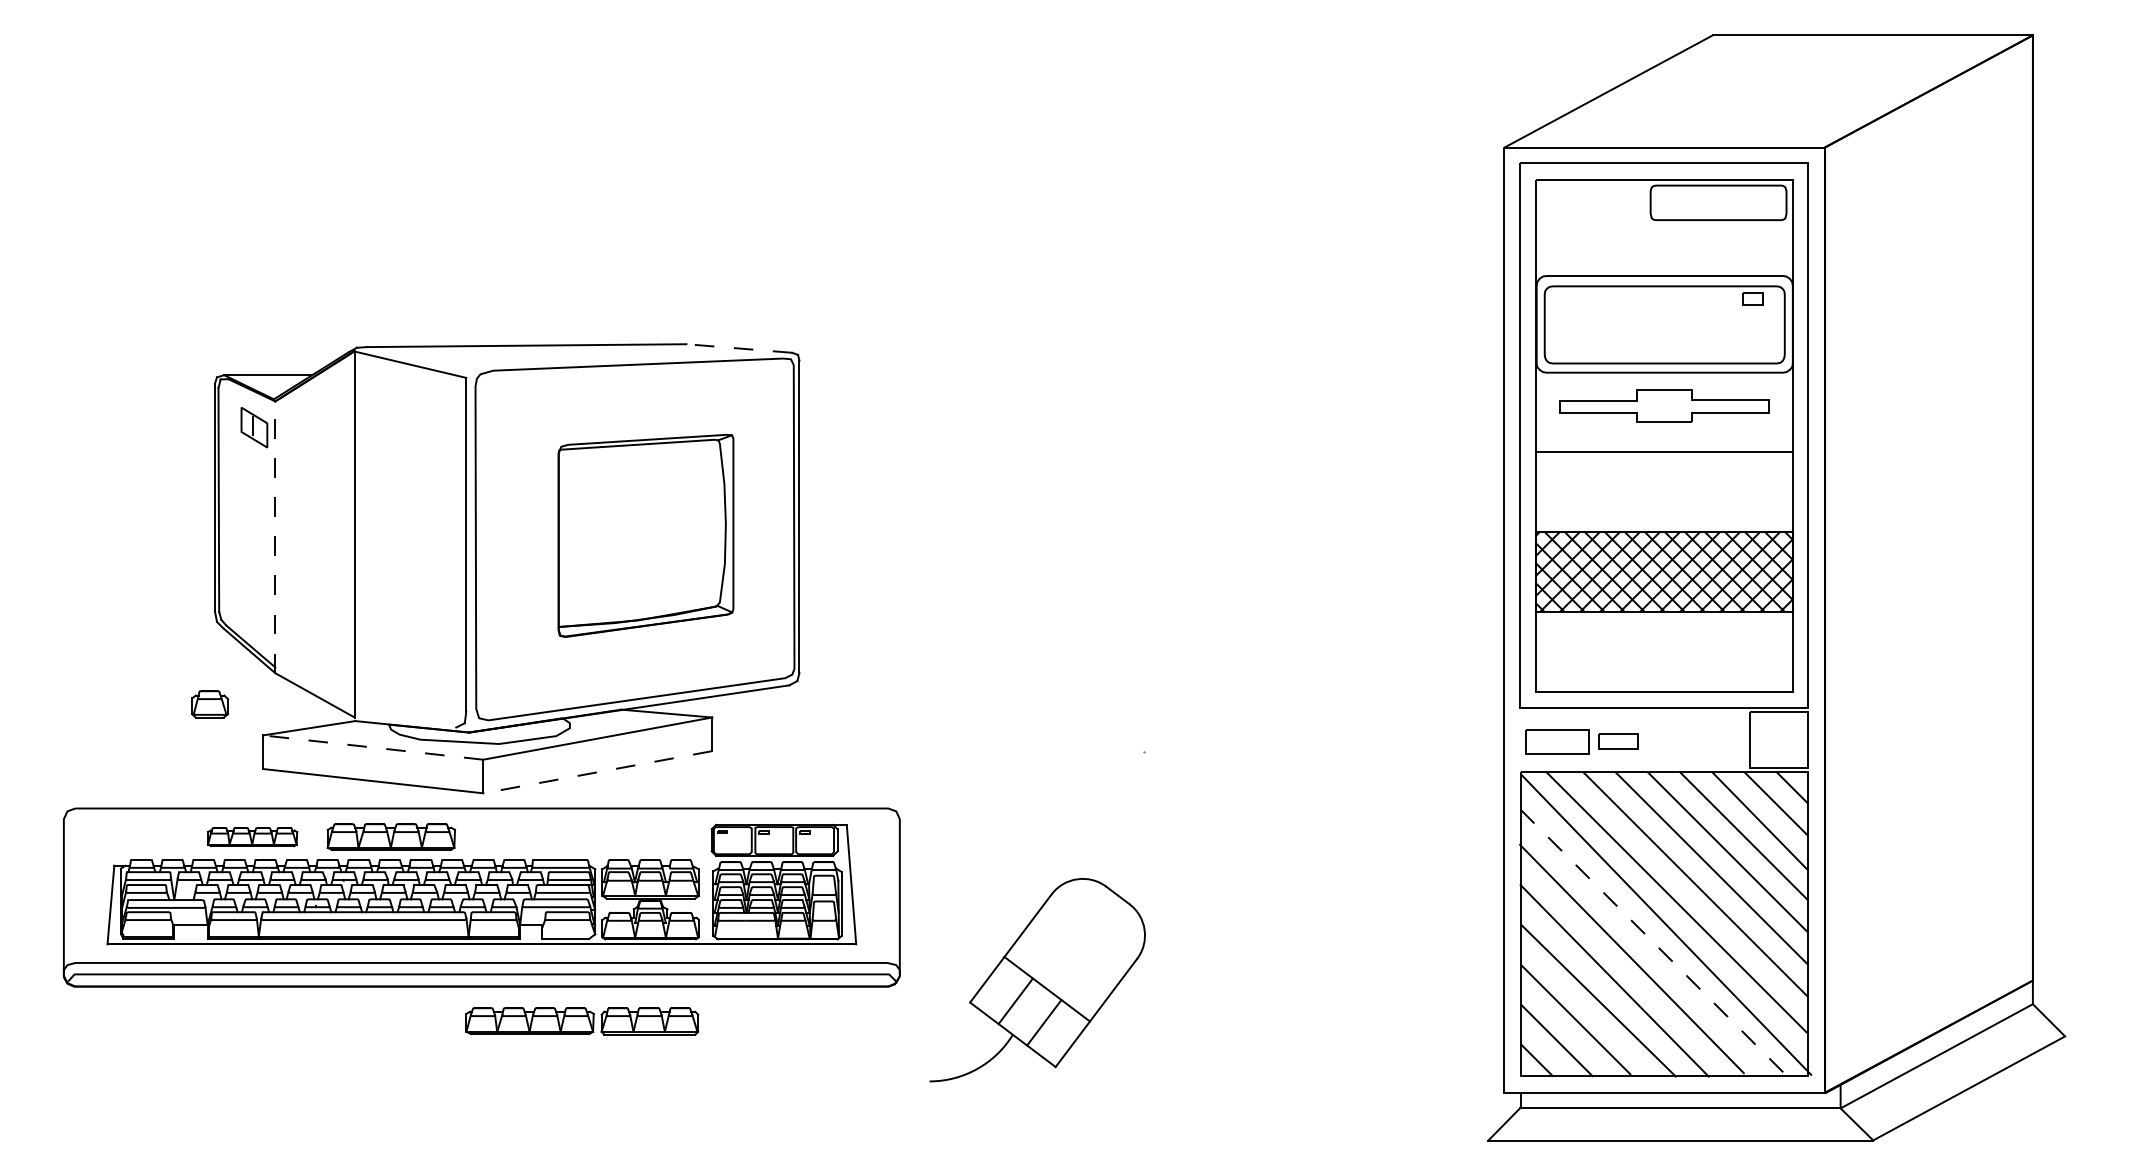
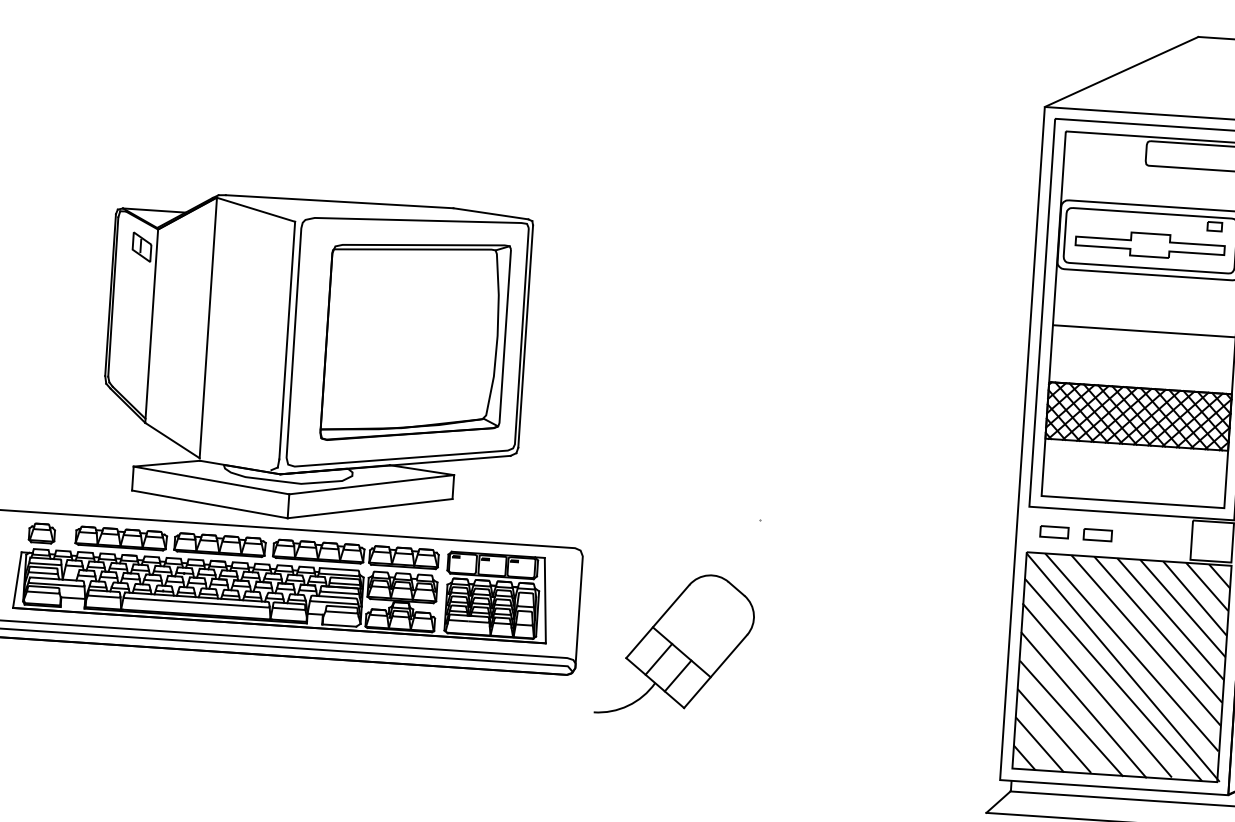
line: (738, 348) -> (490, 213), dashed -> solid
part: (1664, 405) -> (1150, 244), moved
part: (645, 535) -> (415, 342), size x1.43
line: (275, 537) -> (151, 326), dashed -> solid
part: (209, 704) -> (41, 533), moved
part: (1557, 741) -> (1054, 532), size x0.62
line: (373, 747) -> (211, 480), dashed -> solid
line: (597, 772) -> (369, 508), dashed -> solid
part: (252, 836) -> (121, 538), size x1.43
line: (1654, 943) -> (1113, 680), dashed -> solid
part: (1037, 980) -> (675, 645), moved
part: (582, 1021) -> (356, 554), moved

